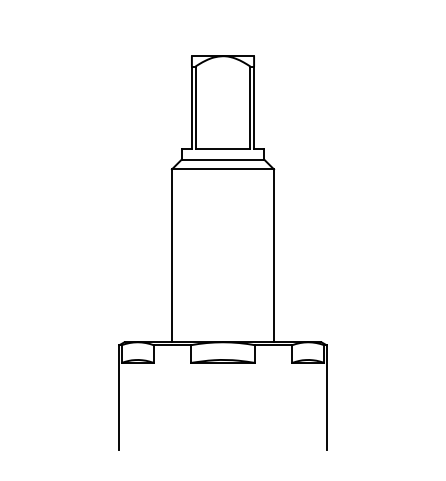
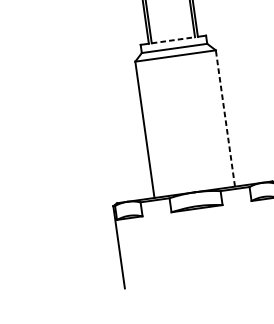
line: (223, 149) -> (173, 40), solid -> dashed
line: (274, 255) -> (225, 118), solid -> dashed

